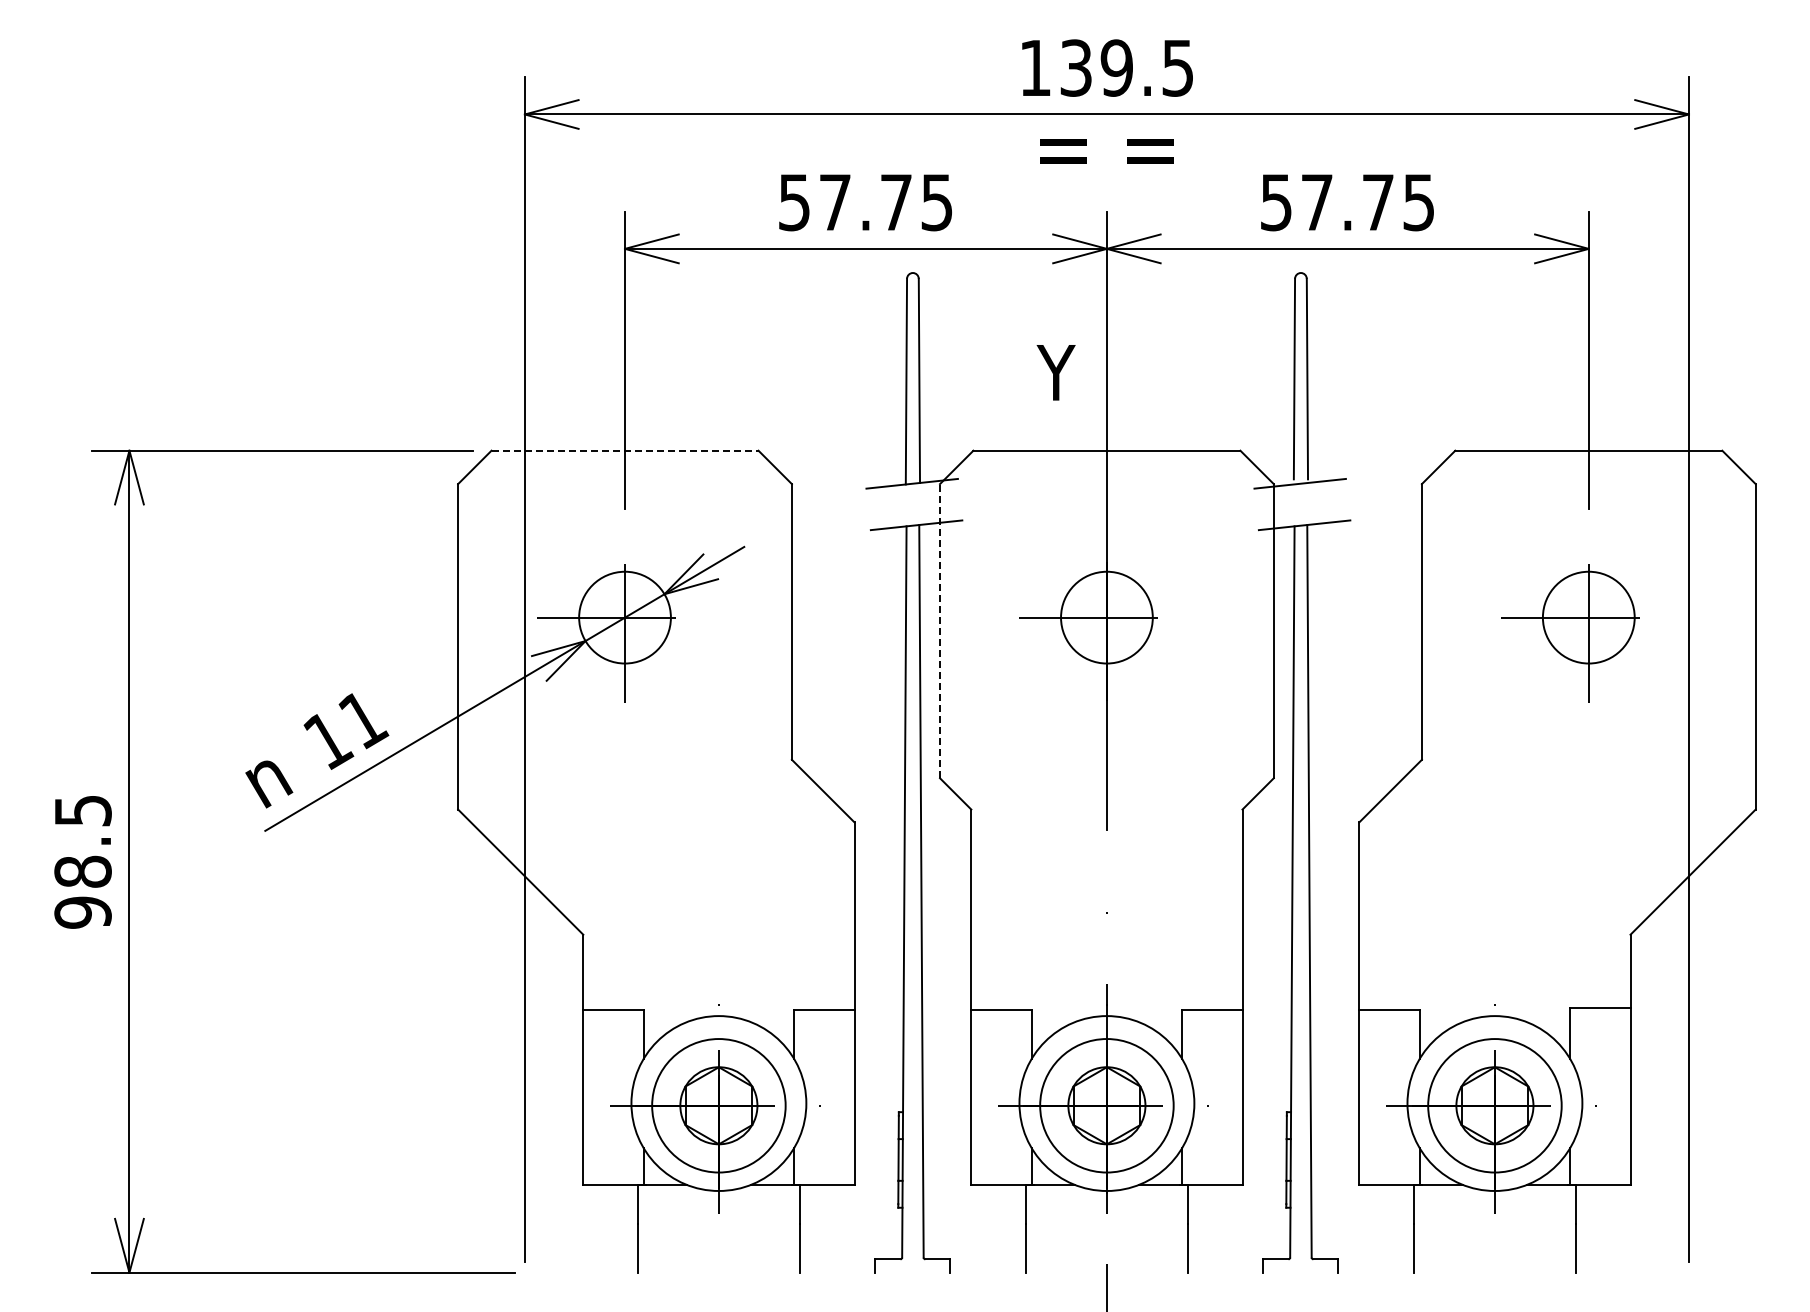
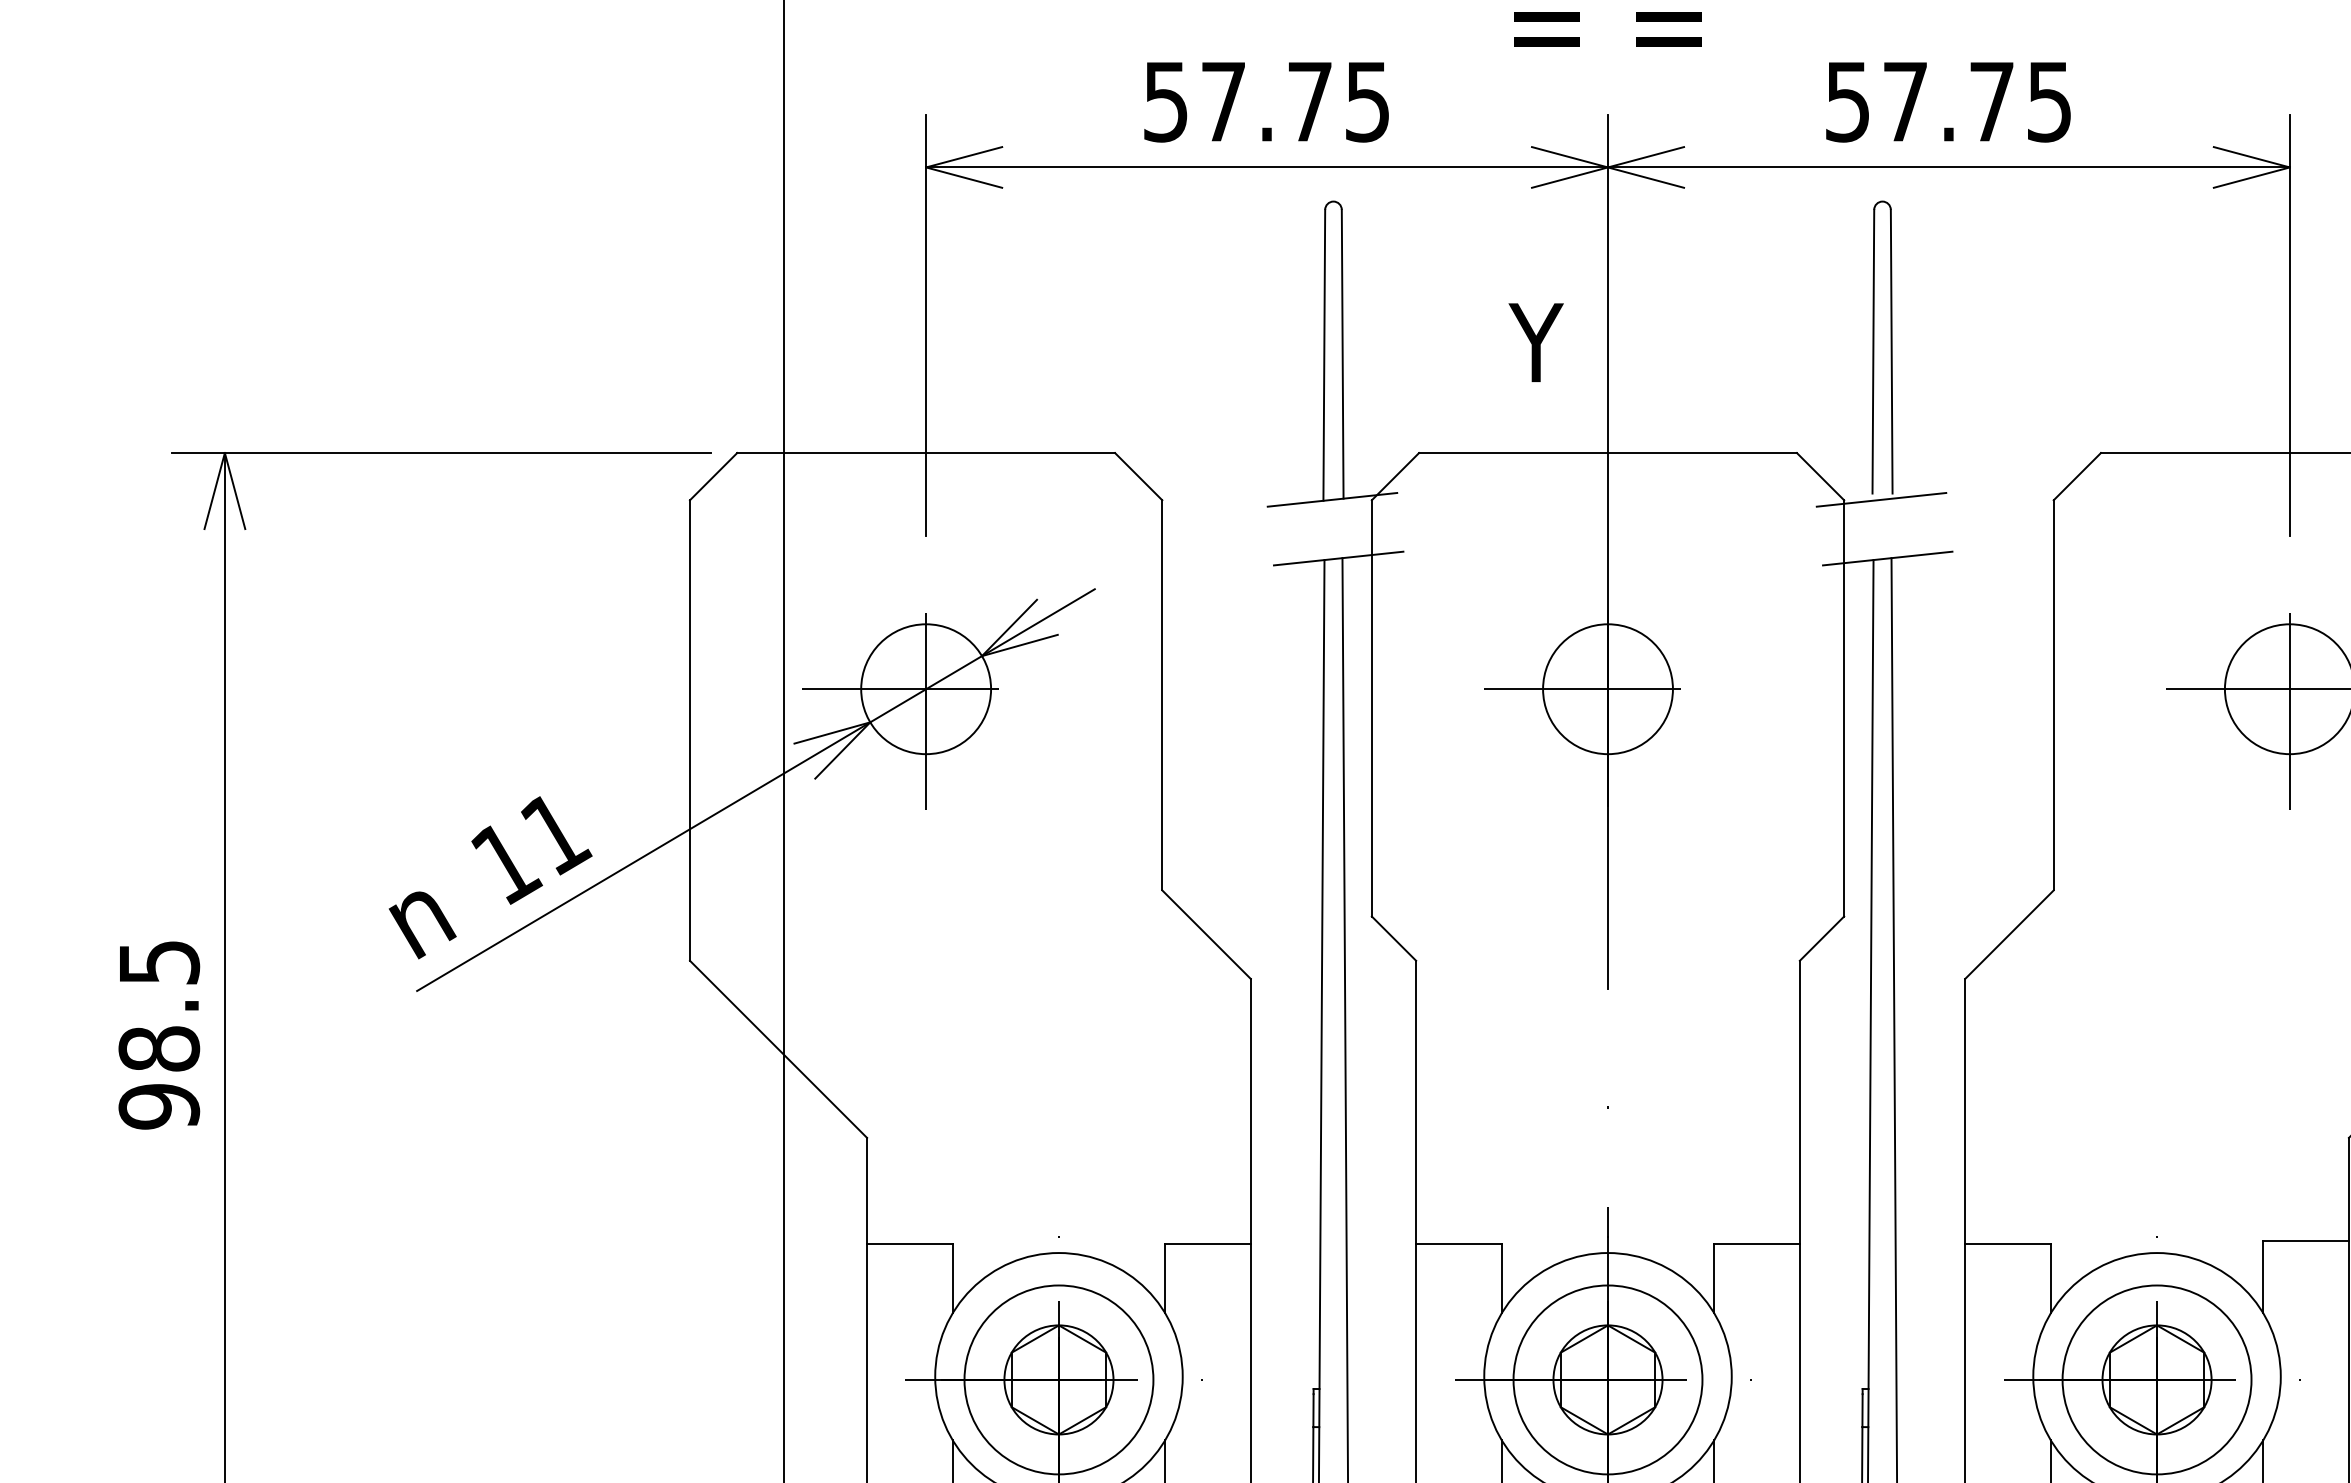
line: (625, 450) -> (926, 452), dashed -> solid
line: (940, 630) -> (1372, 707), dashed -> solid

